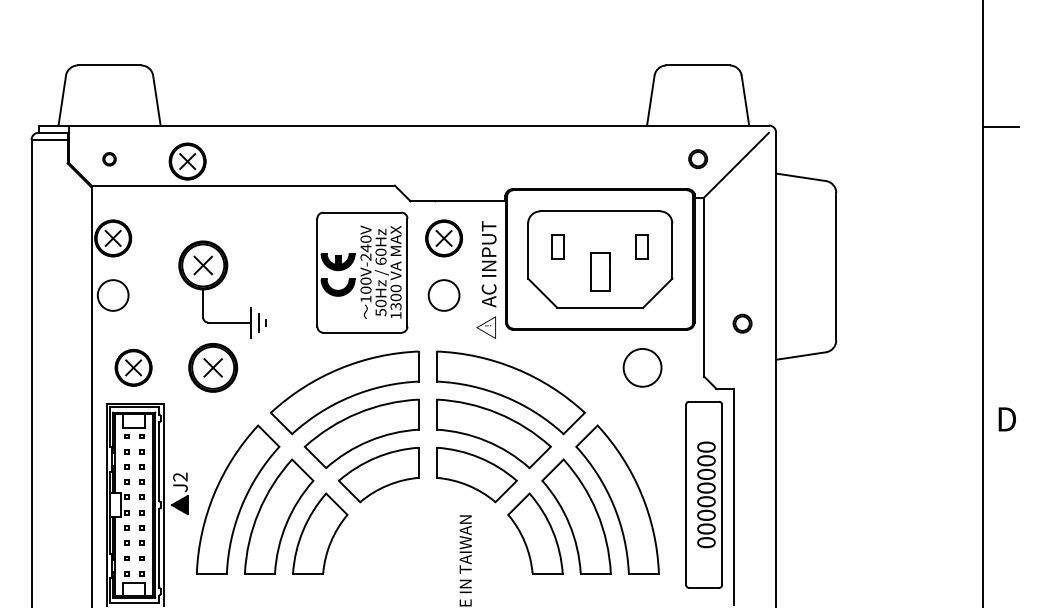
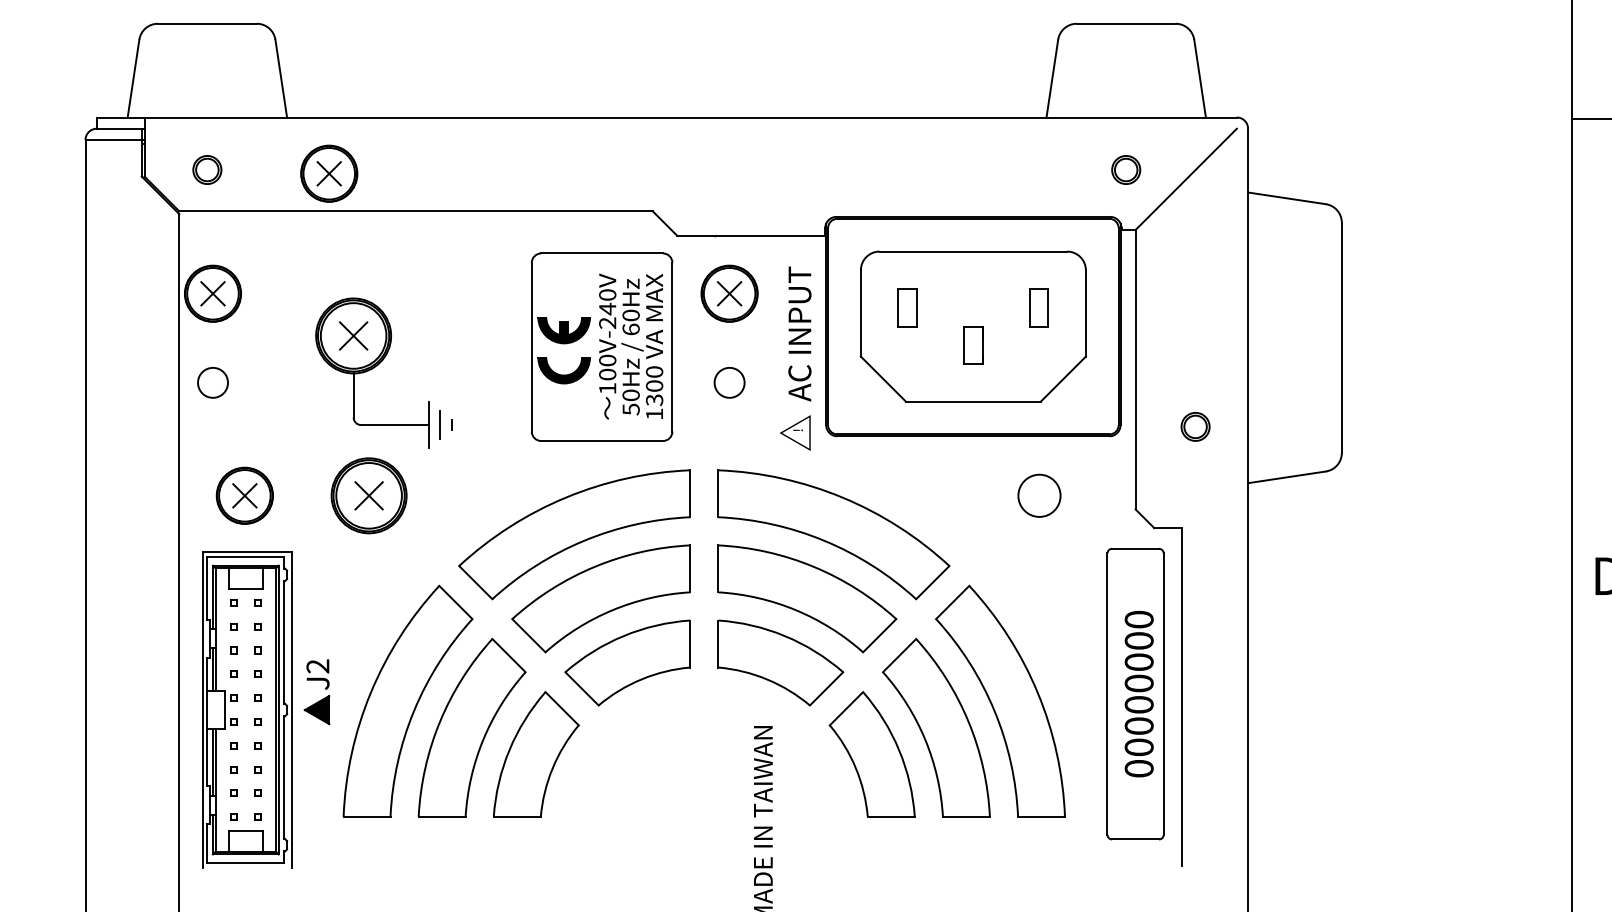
part: (109, 159) -> (207, 170), size x1.43
part: (599, 270) -> (972, 343), size x0.62
circle: (112, 295) -> (211, 382), size x0.62
circle: (443, 295) -> (728, 382), size x0.62
circle: (642, 367) -> (1039, 495), size x0.71

